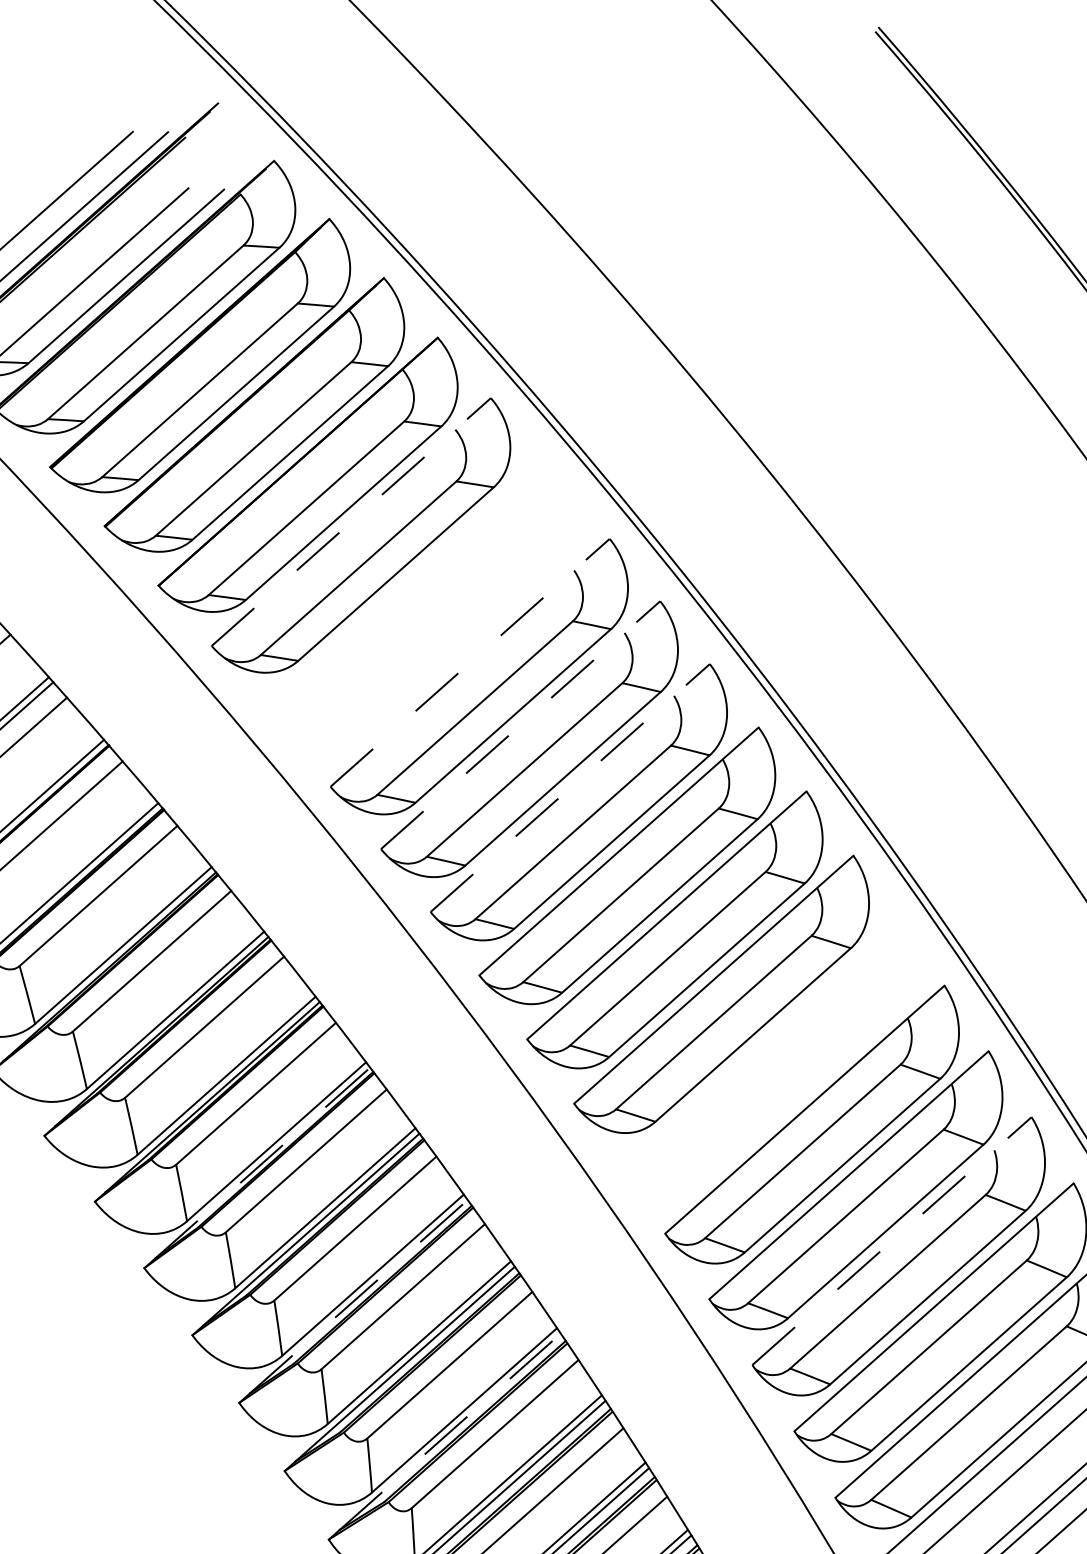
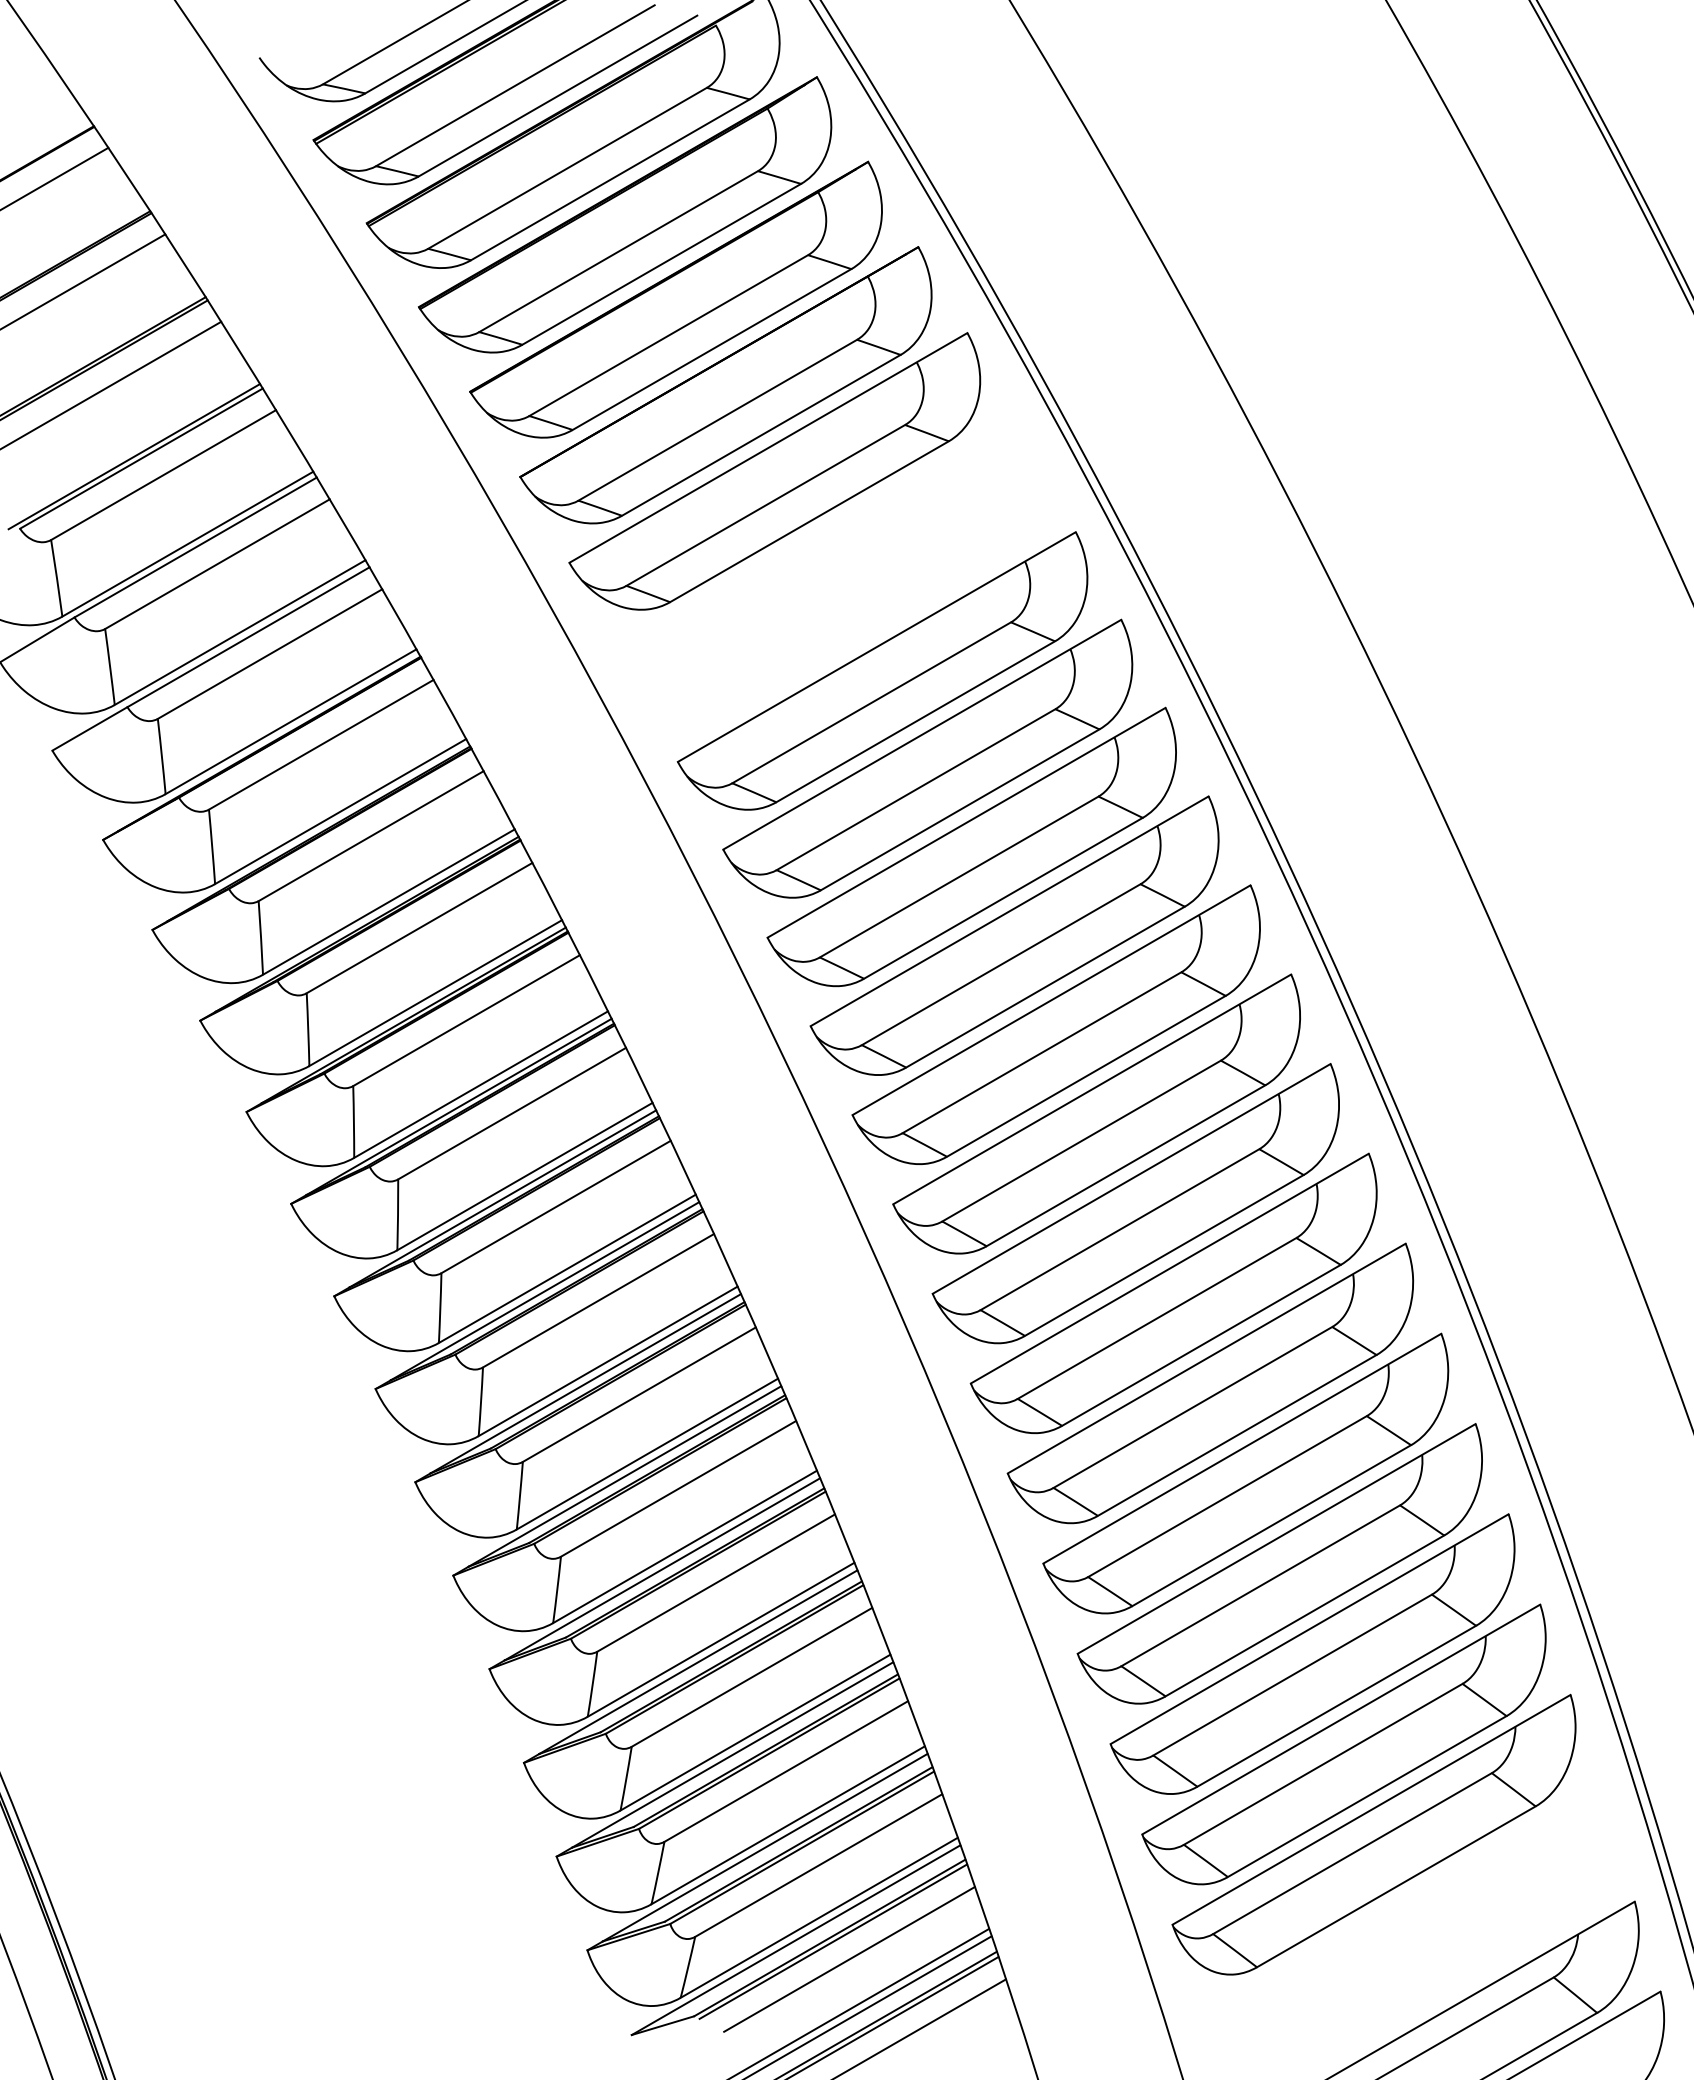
line: (351, 521) -> (768, 447), dashed -> solid
line: (469, 663) -> (876, 647), dashed -> solid
line: (520, 724) -> (922, 734), dashed -> solid
line: (570, 787) -> (966, 822), dashed -> solid
part: (766, 1063) -> (1135, 1203), added
line: (262, 1162) -> (502, 1198), dashed -> solid
line: (892, 1240) -> (1242, 1448), dashed -> solid
line: (359, 1296) -> (586, 1383), dashed -> solid
line: (450, 1432) -> (662, 1569), dashed -> solid

